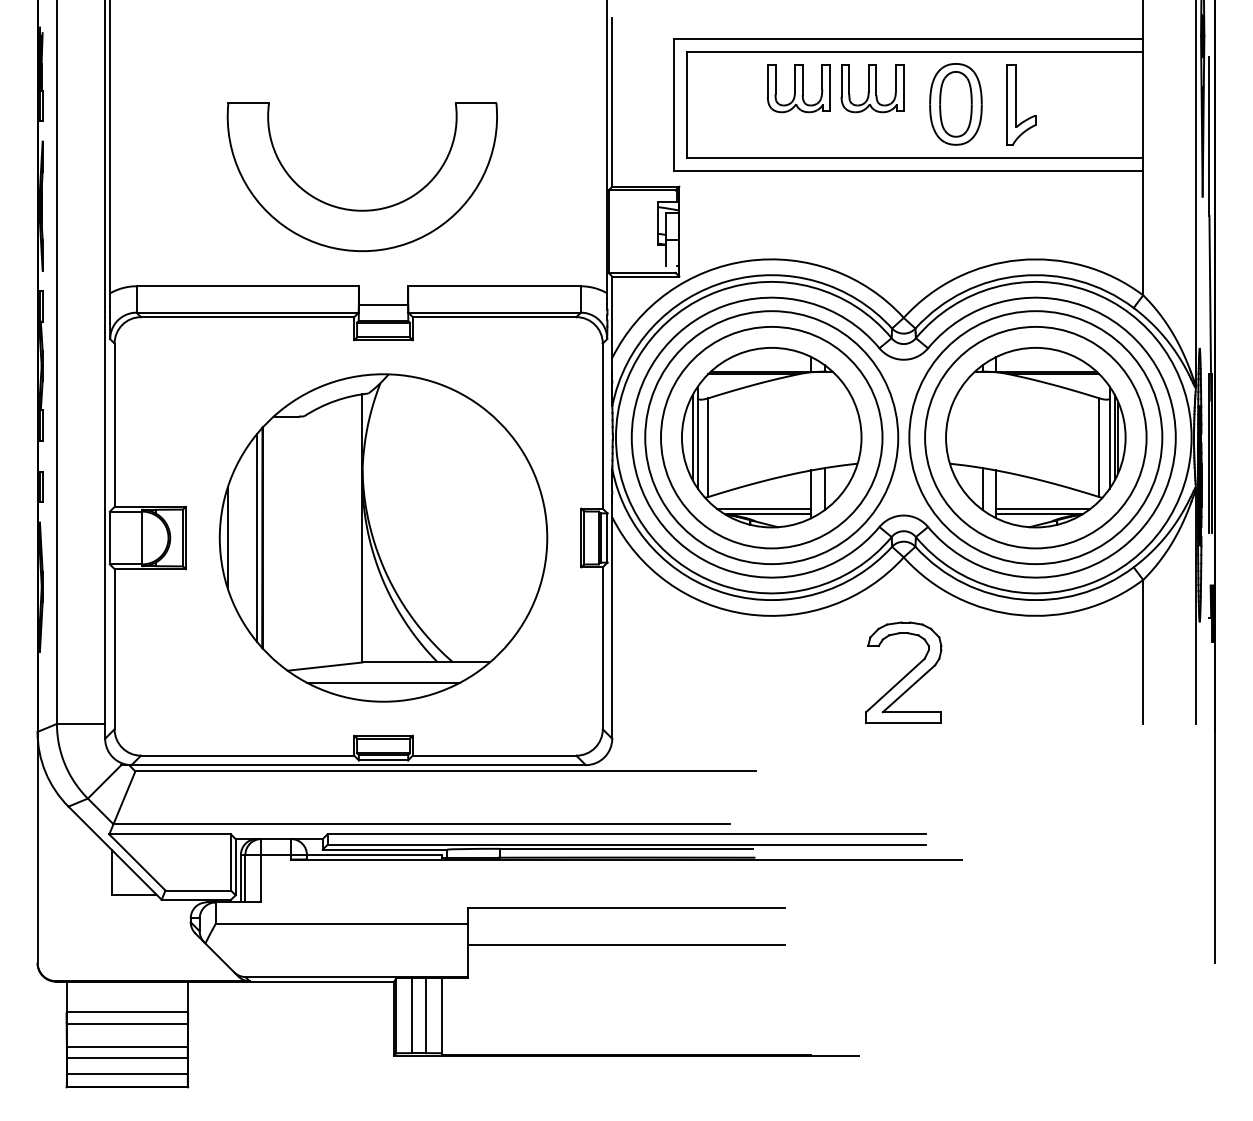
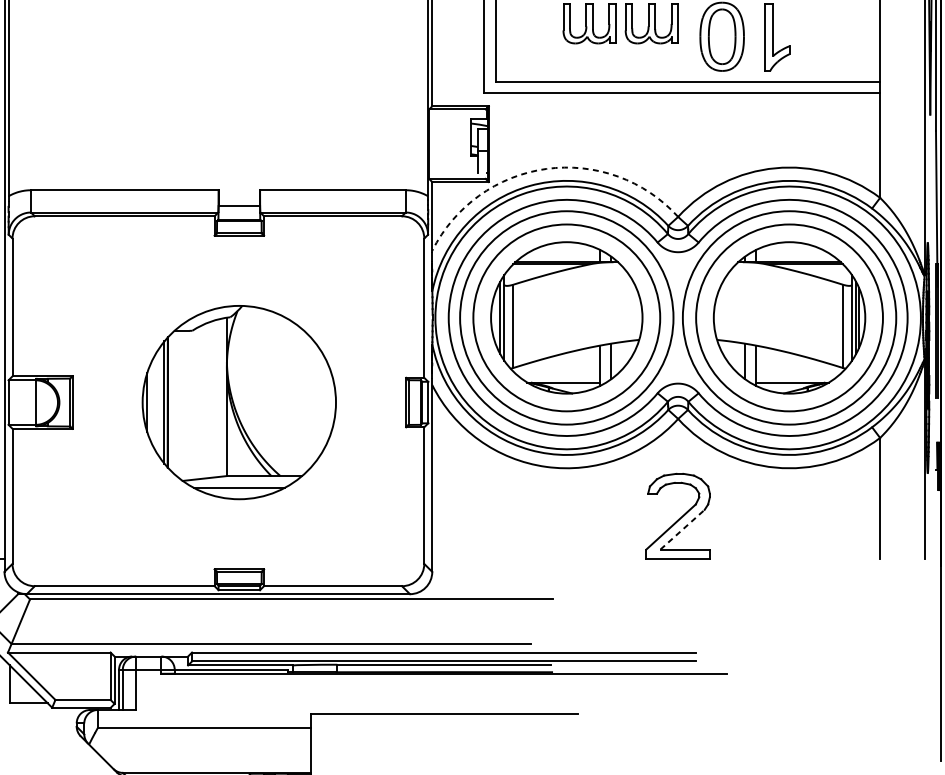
part: (361, 209) -> (220, 125), removed
arc: (747, 261) -> (546, 169), solid -> dashed
line: (764, 508) -> (560, 377), removed
line: (1043, 508) -> (796, 377), removed
part: (383, 537) -> (239, 402), size x0.7
line: (909, 688) -> (682, 529), solid -> dashed
line: (626, 944) -> (444, 745), removed

